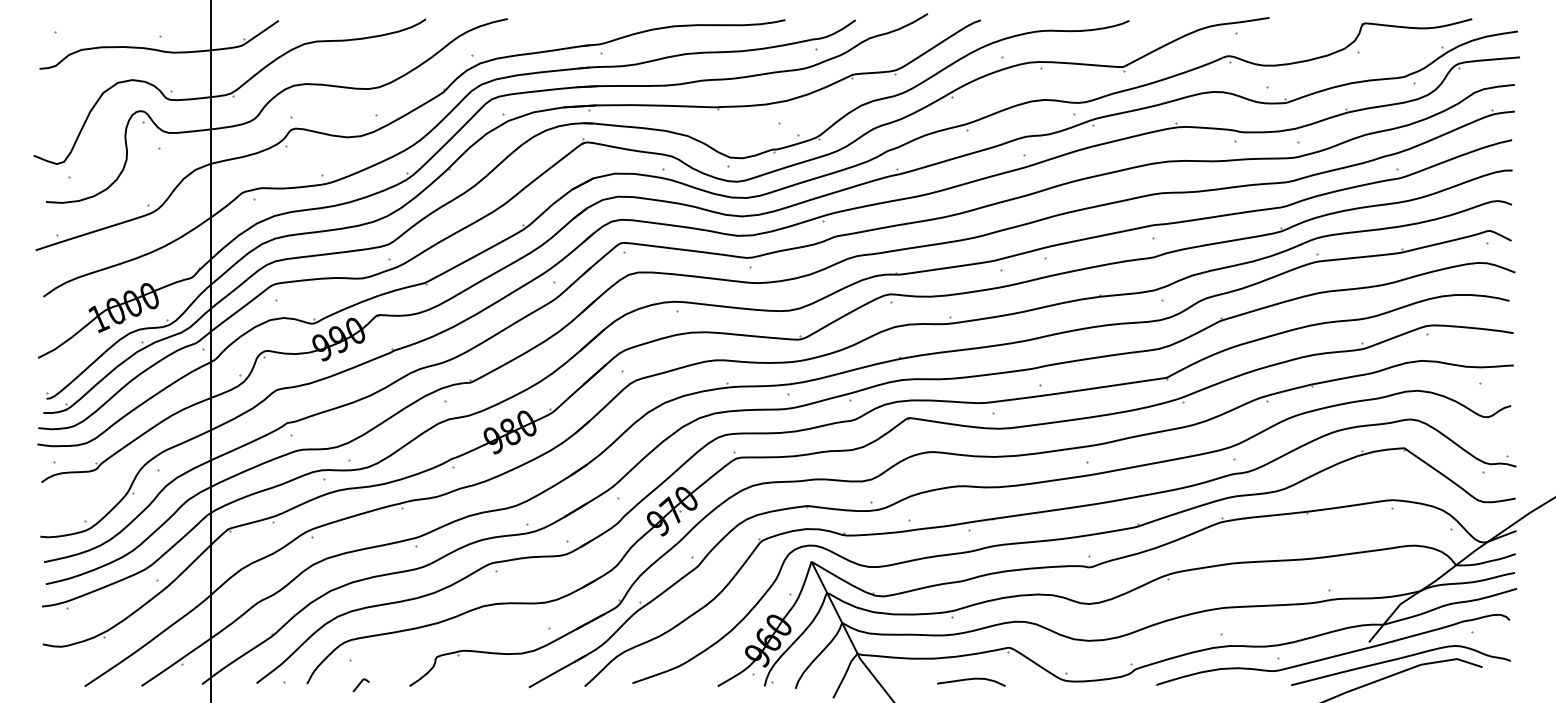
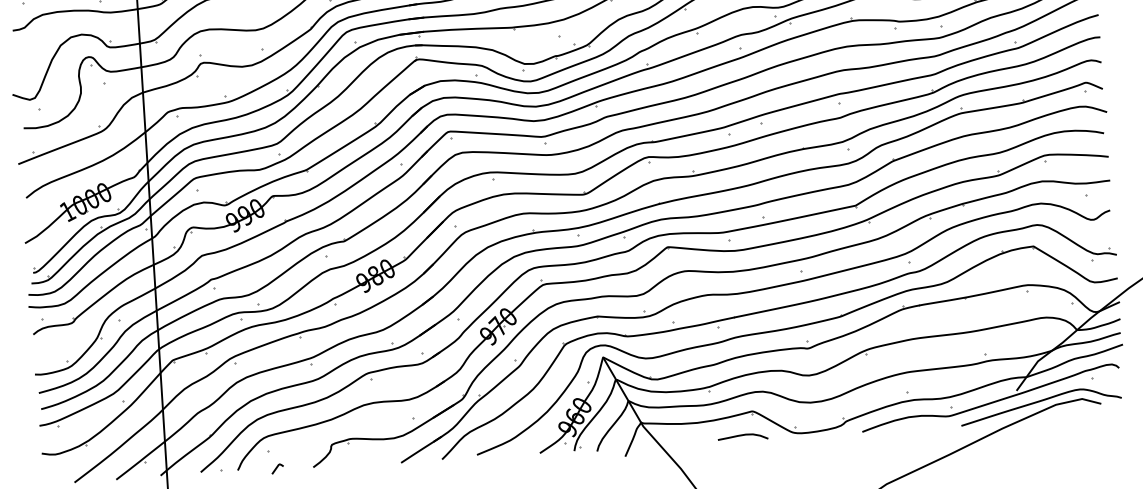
curve: (971, 679) -> (743, 435), moved

